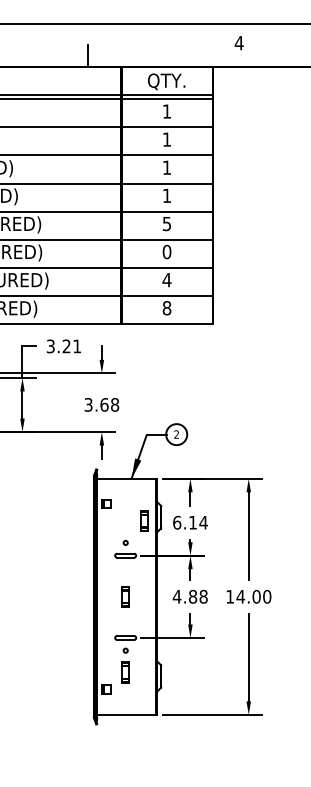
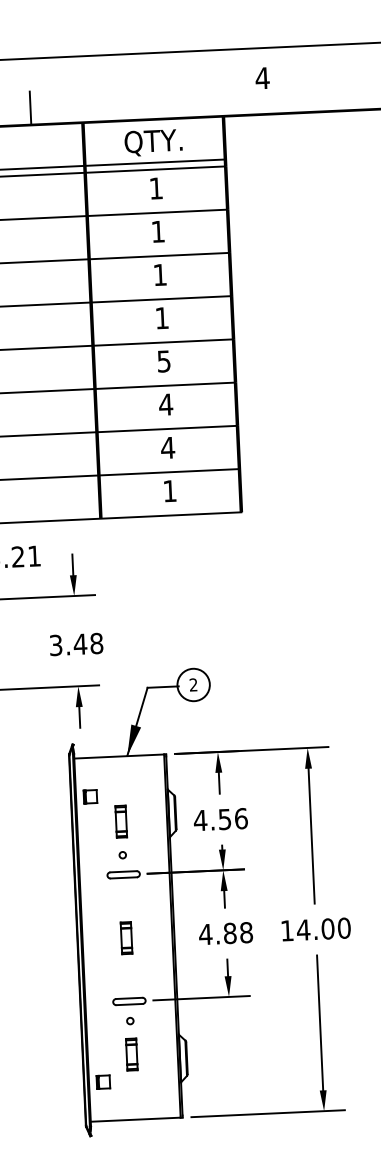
text: (166, 251) -> (165, 403), 0 -> 4
text: (166, 308) -> (169, 491), 8 -> 1
text: (104, 404) -> (80, 643), 3.68 -> 3.48
part: (144, 520) -> (120, 820), moved
text: (189, 522) -> (219, 819), 6.14 -> 4.56

